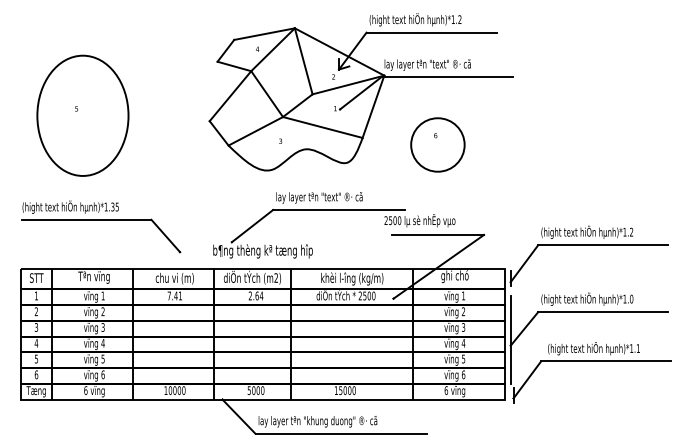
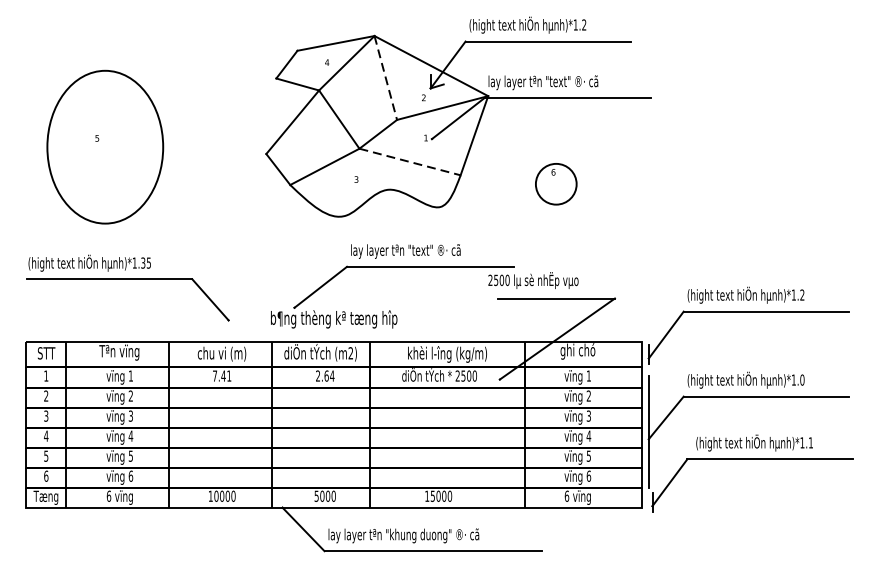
line: (303, 61) -> (385, 78), solid -> dashed
line: (323, 127) -> (410, 162), solid -> dashed
circle: (437, 144) -> (555, 183), size x0.6

